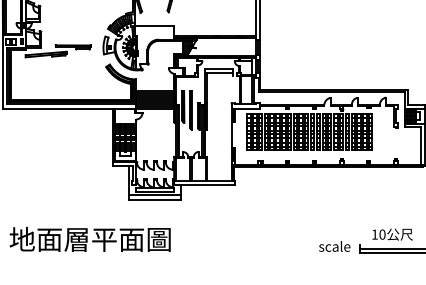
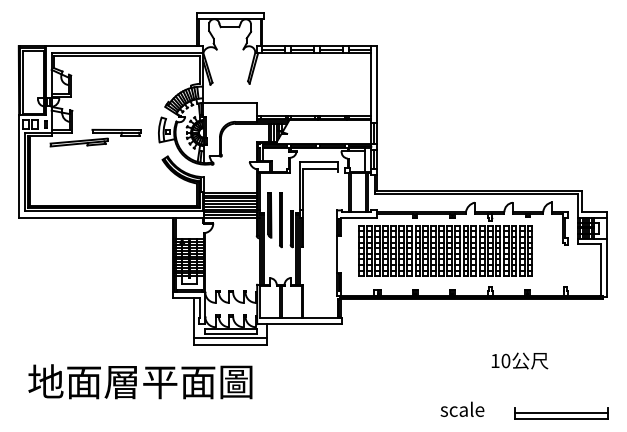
text: (392, 234) -> (519, 360), moved
text: (90, 239) -> (140, 381), moved
text: (334, 245) -> (462, 408), moved

